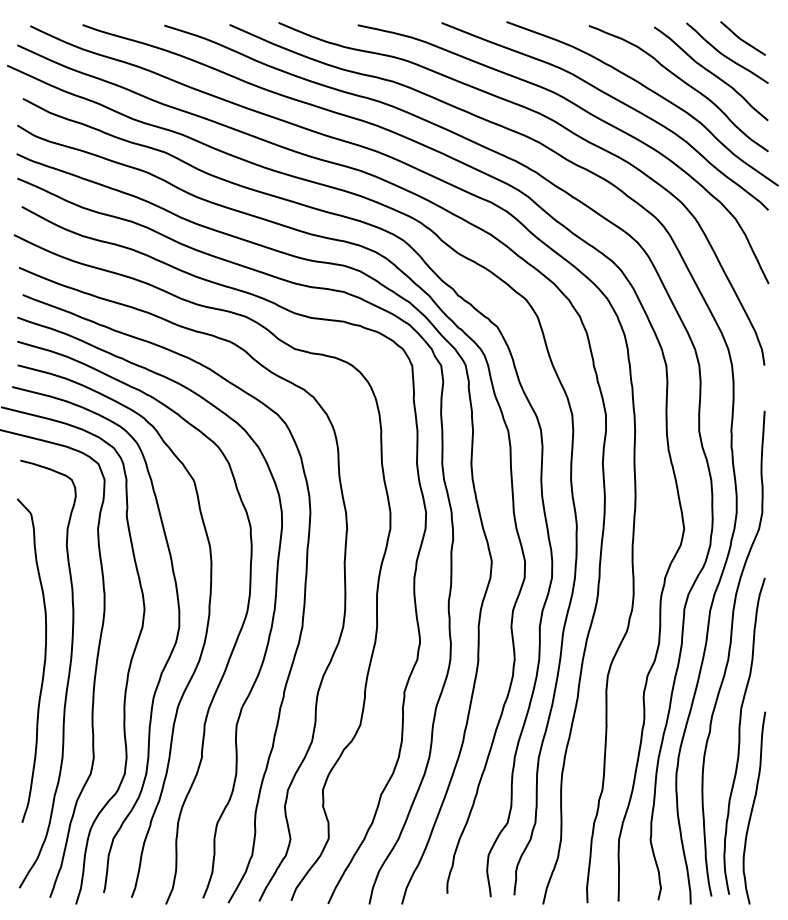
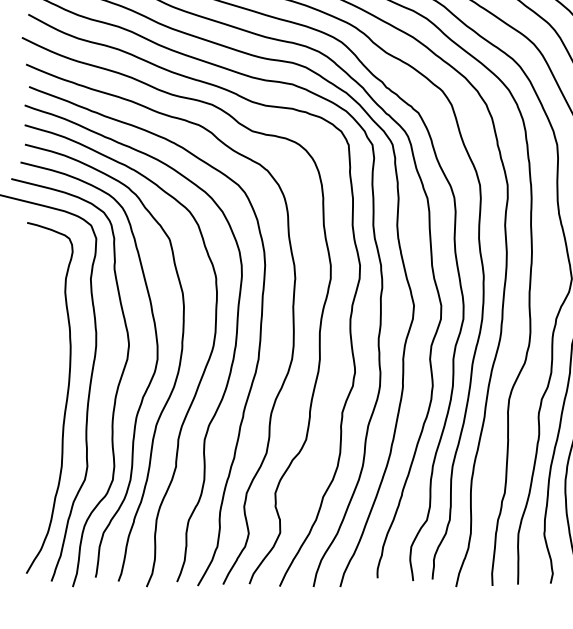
curve: (43, 663) -> (46, 389), removed

